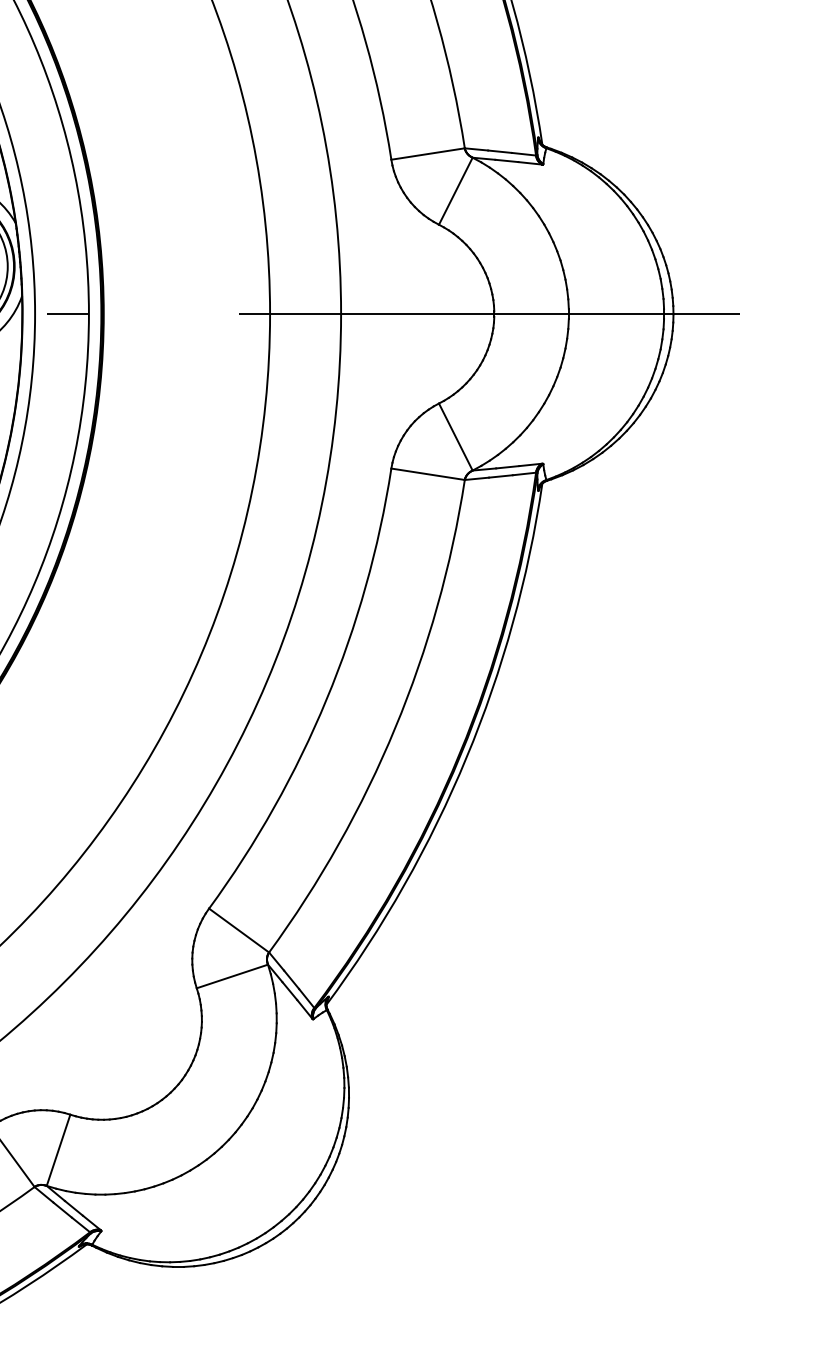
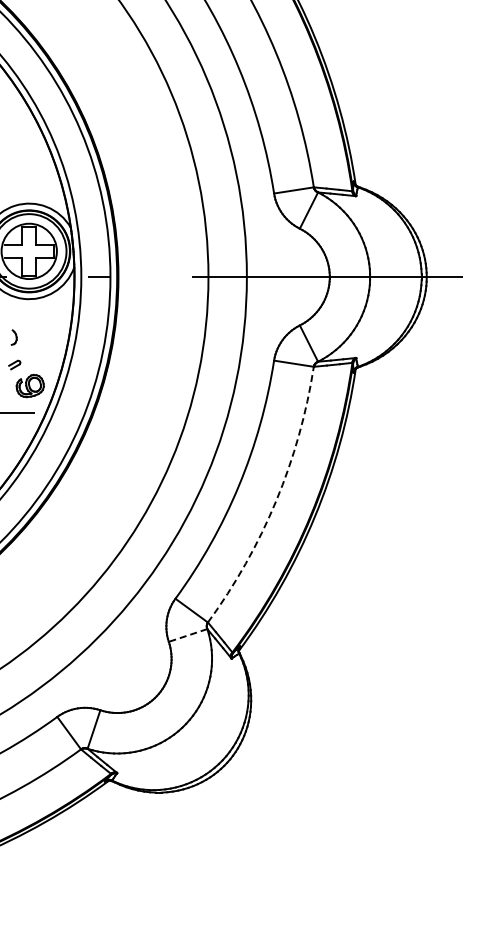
arc: (395, 728) -> (276, 501), solid -> dashed
line: (231, 976) -> (187, 635), solid -> dashed

